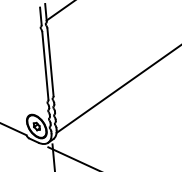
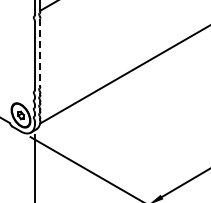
line: (50, 62) -> (40, 52), solid -> dashed

